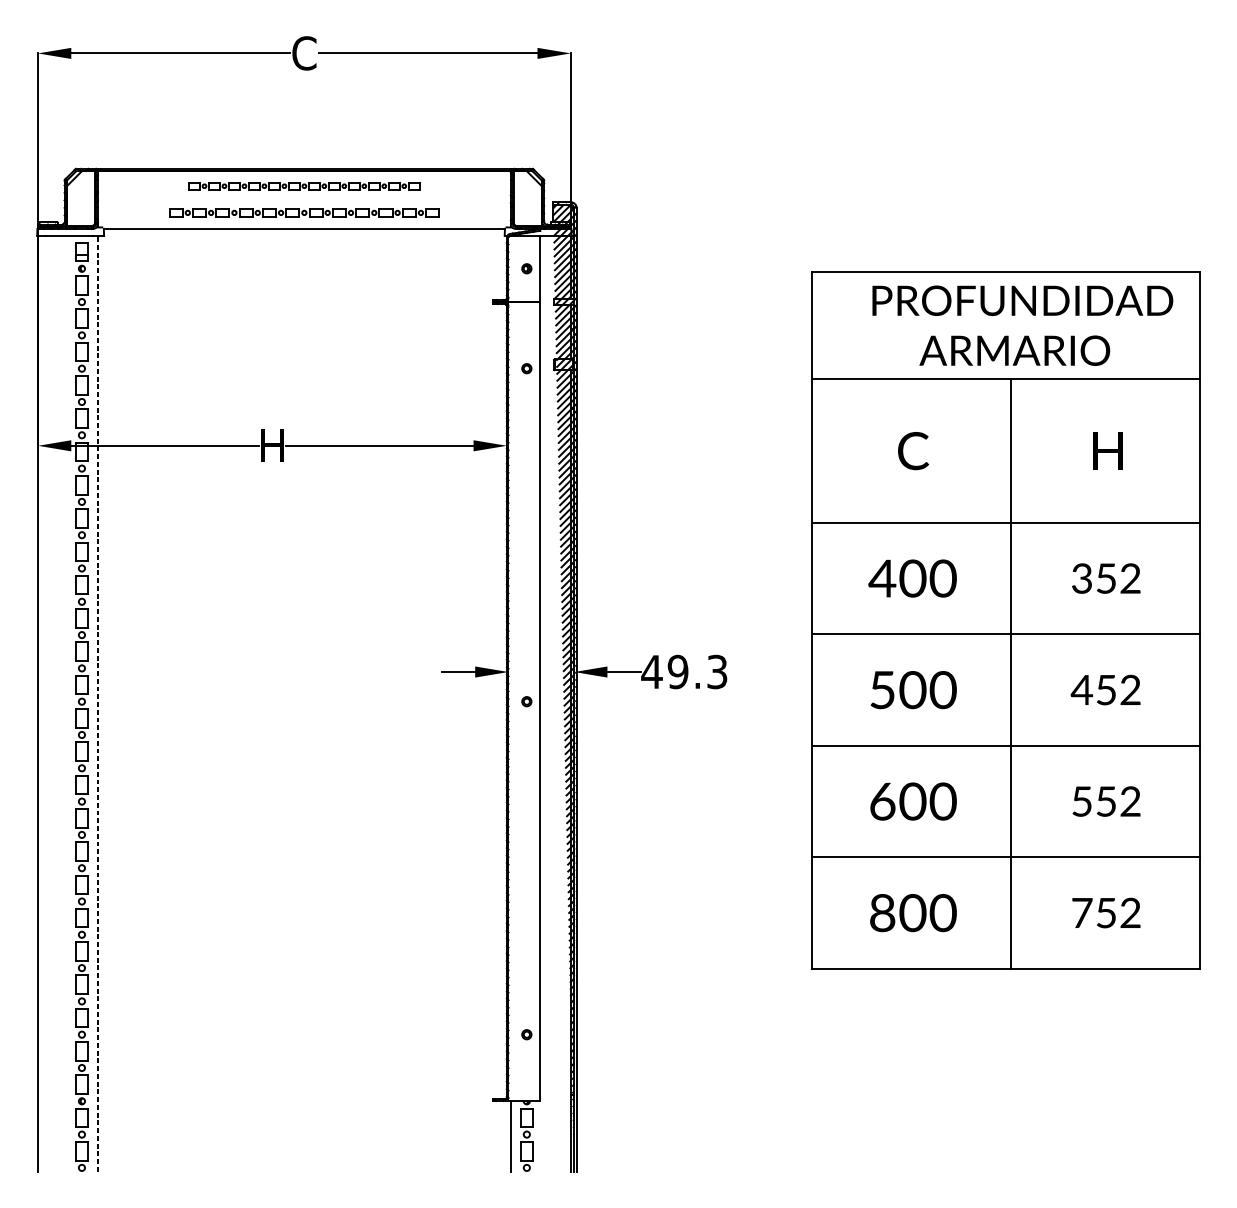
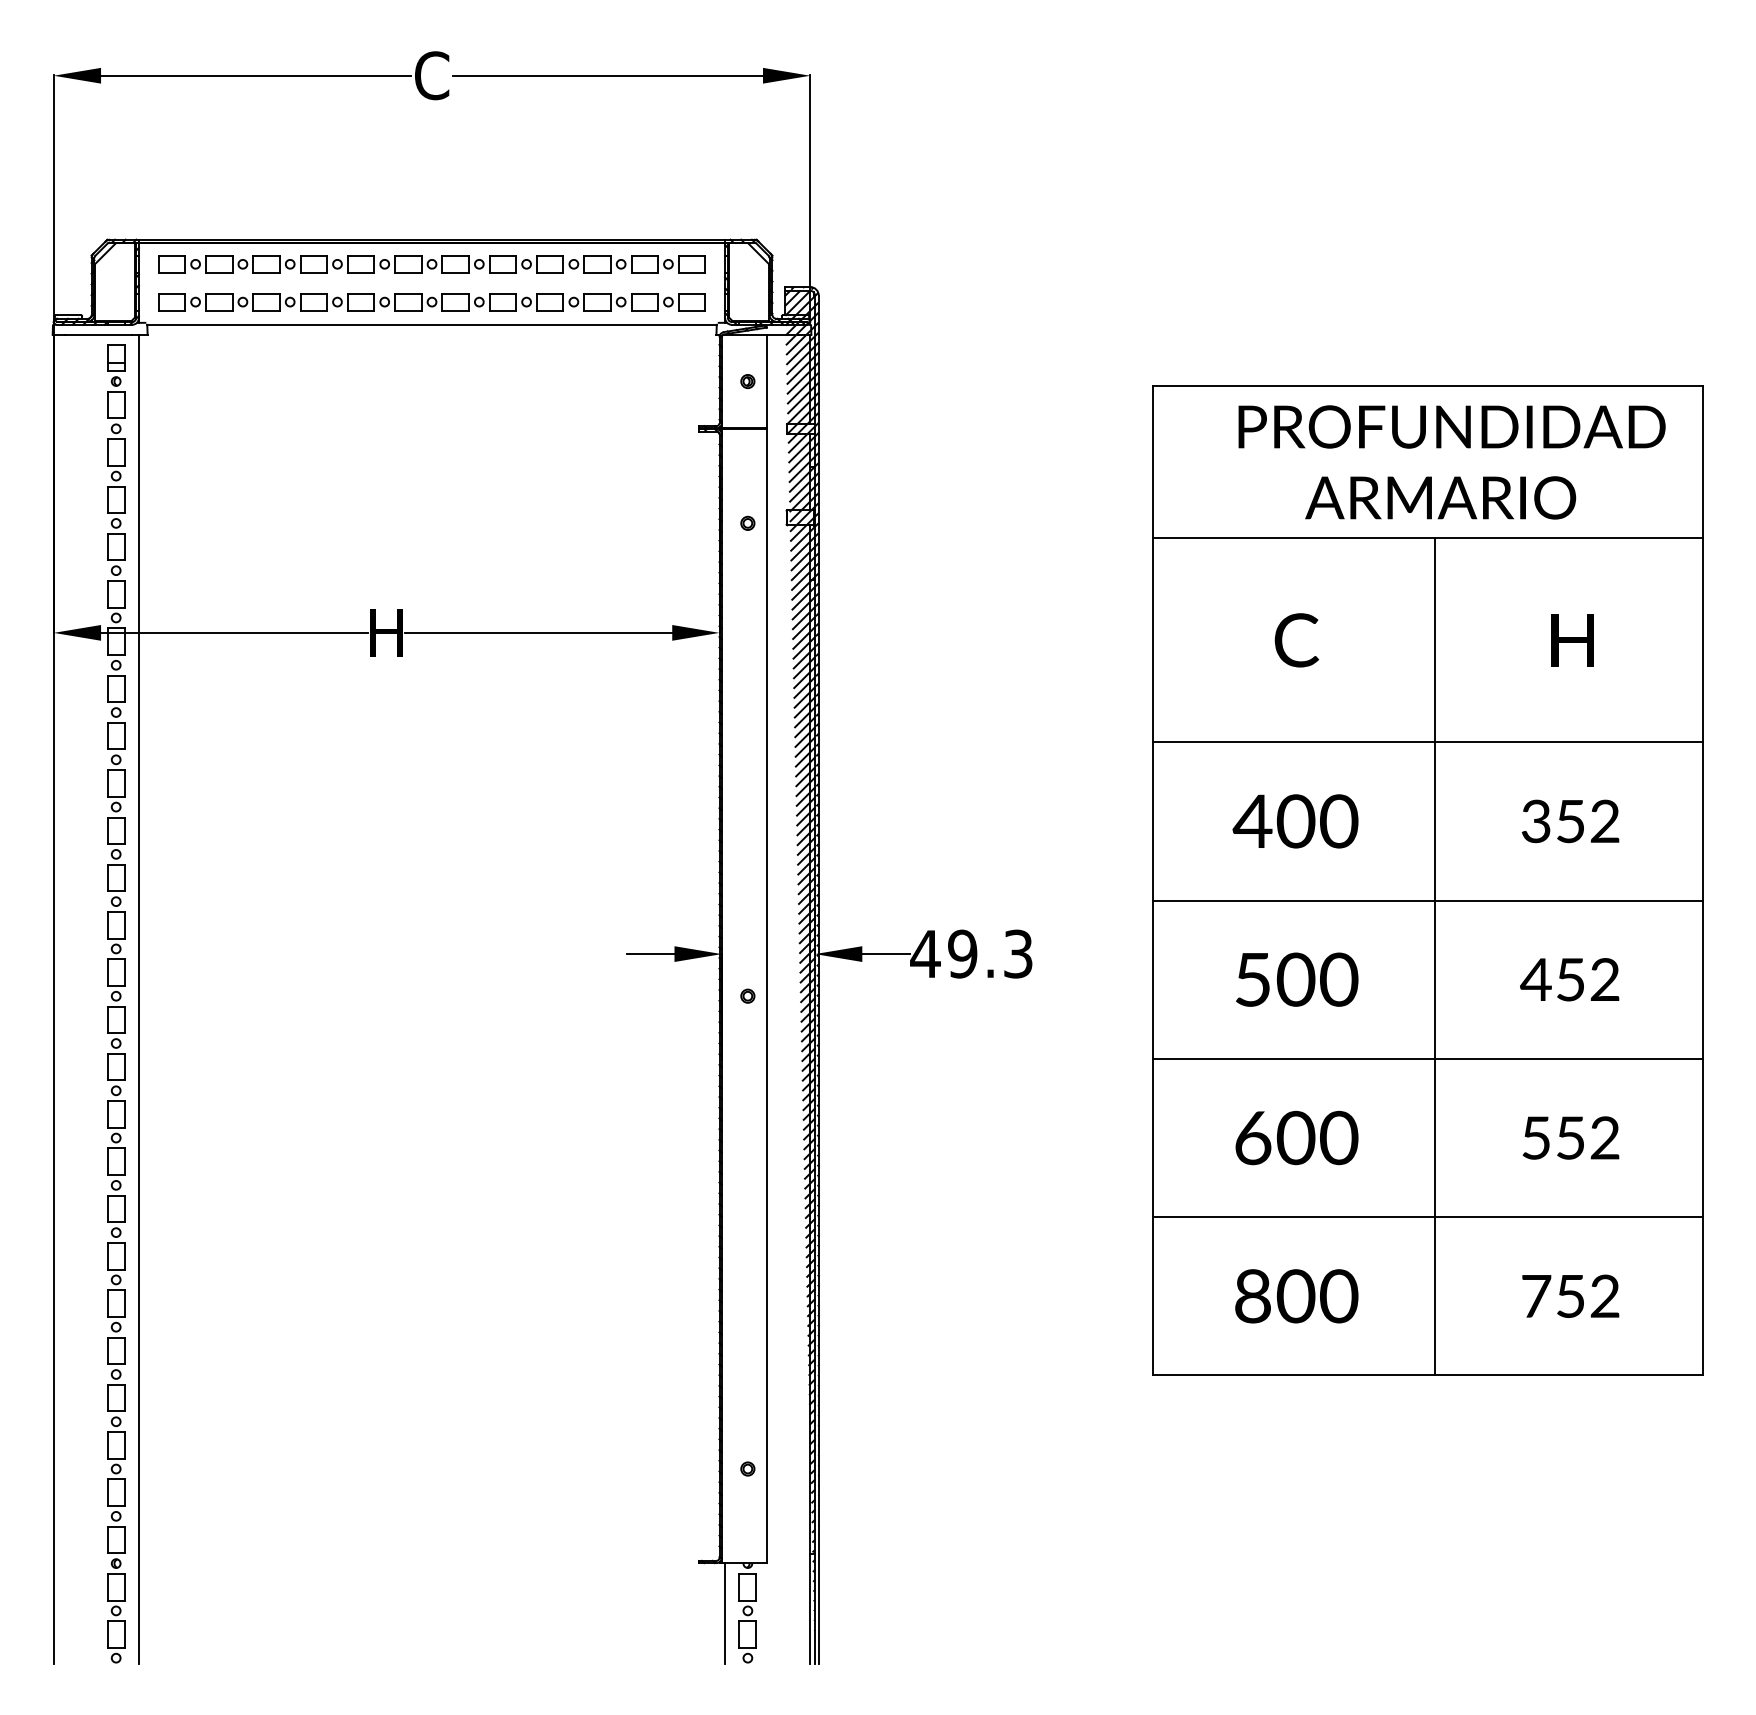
part: (304, 186) -> (431, 264), size x1.67
part: (304, 213) -> (431, 302), size x1.43
line: (97, 703) -> (138, 998), dashed -> solid

